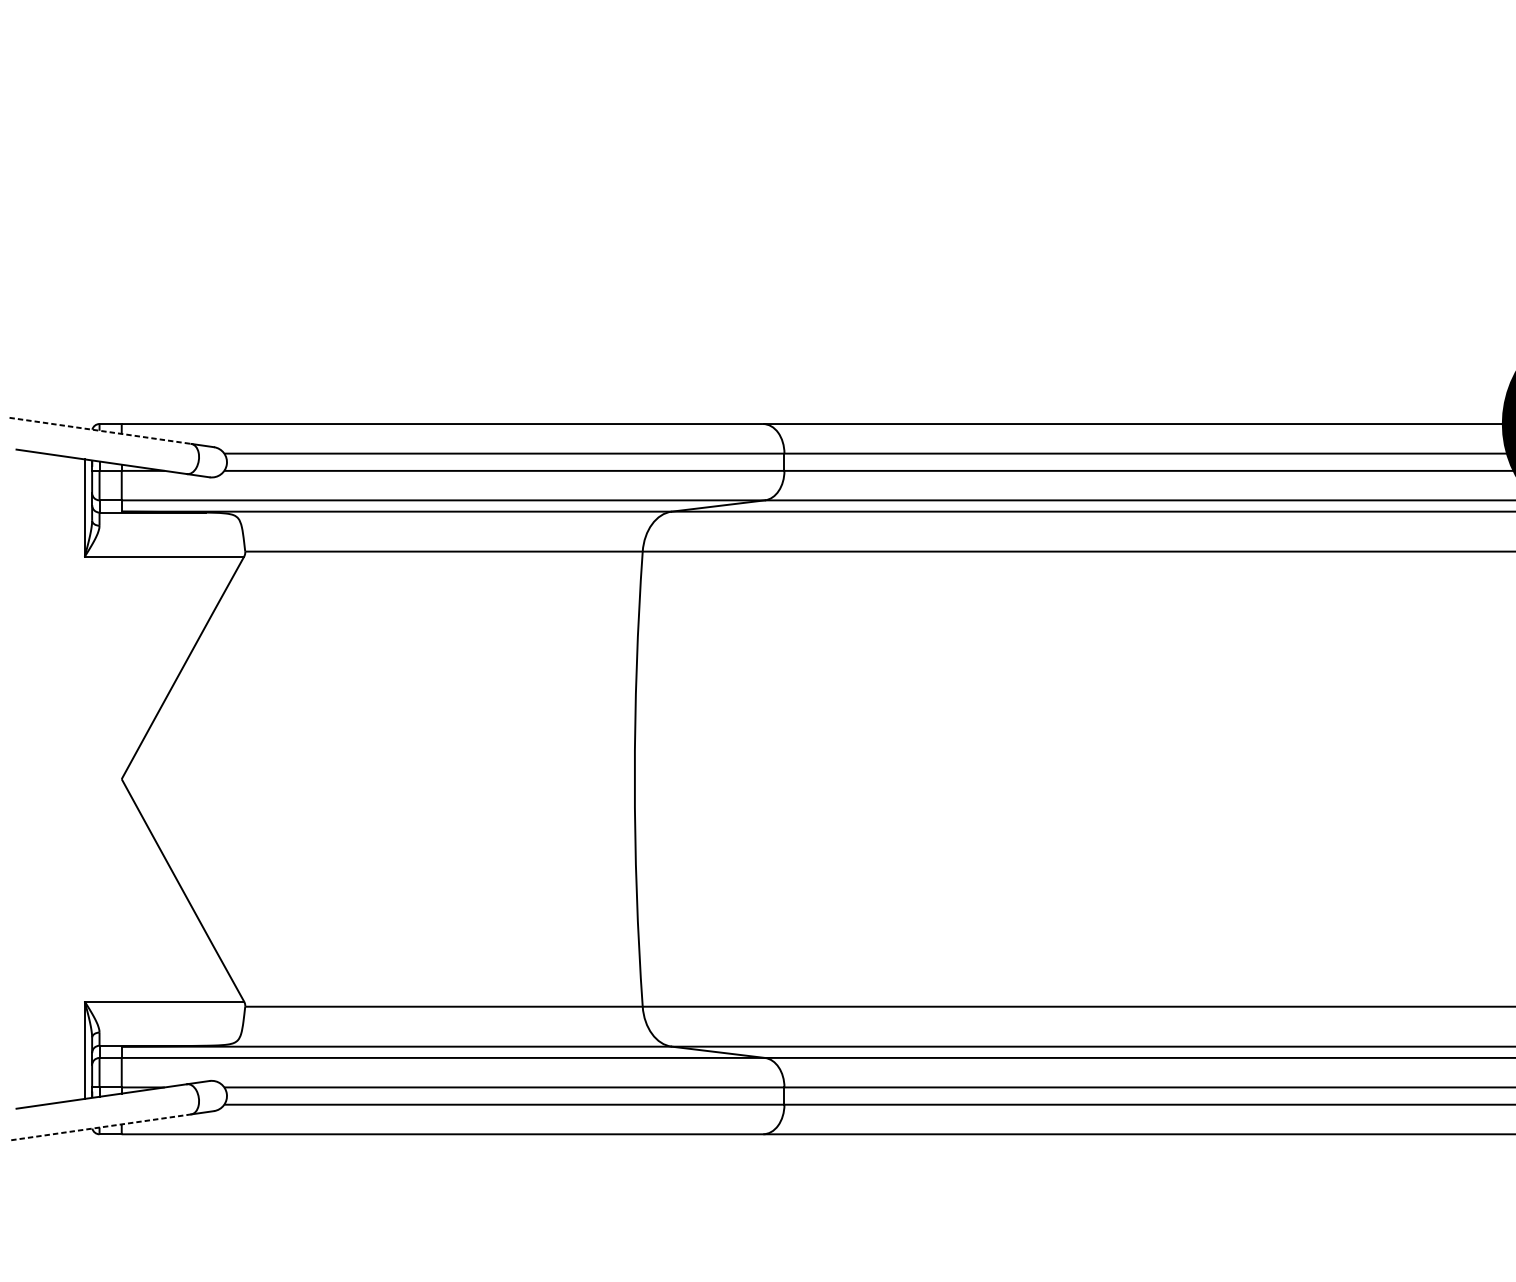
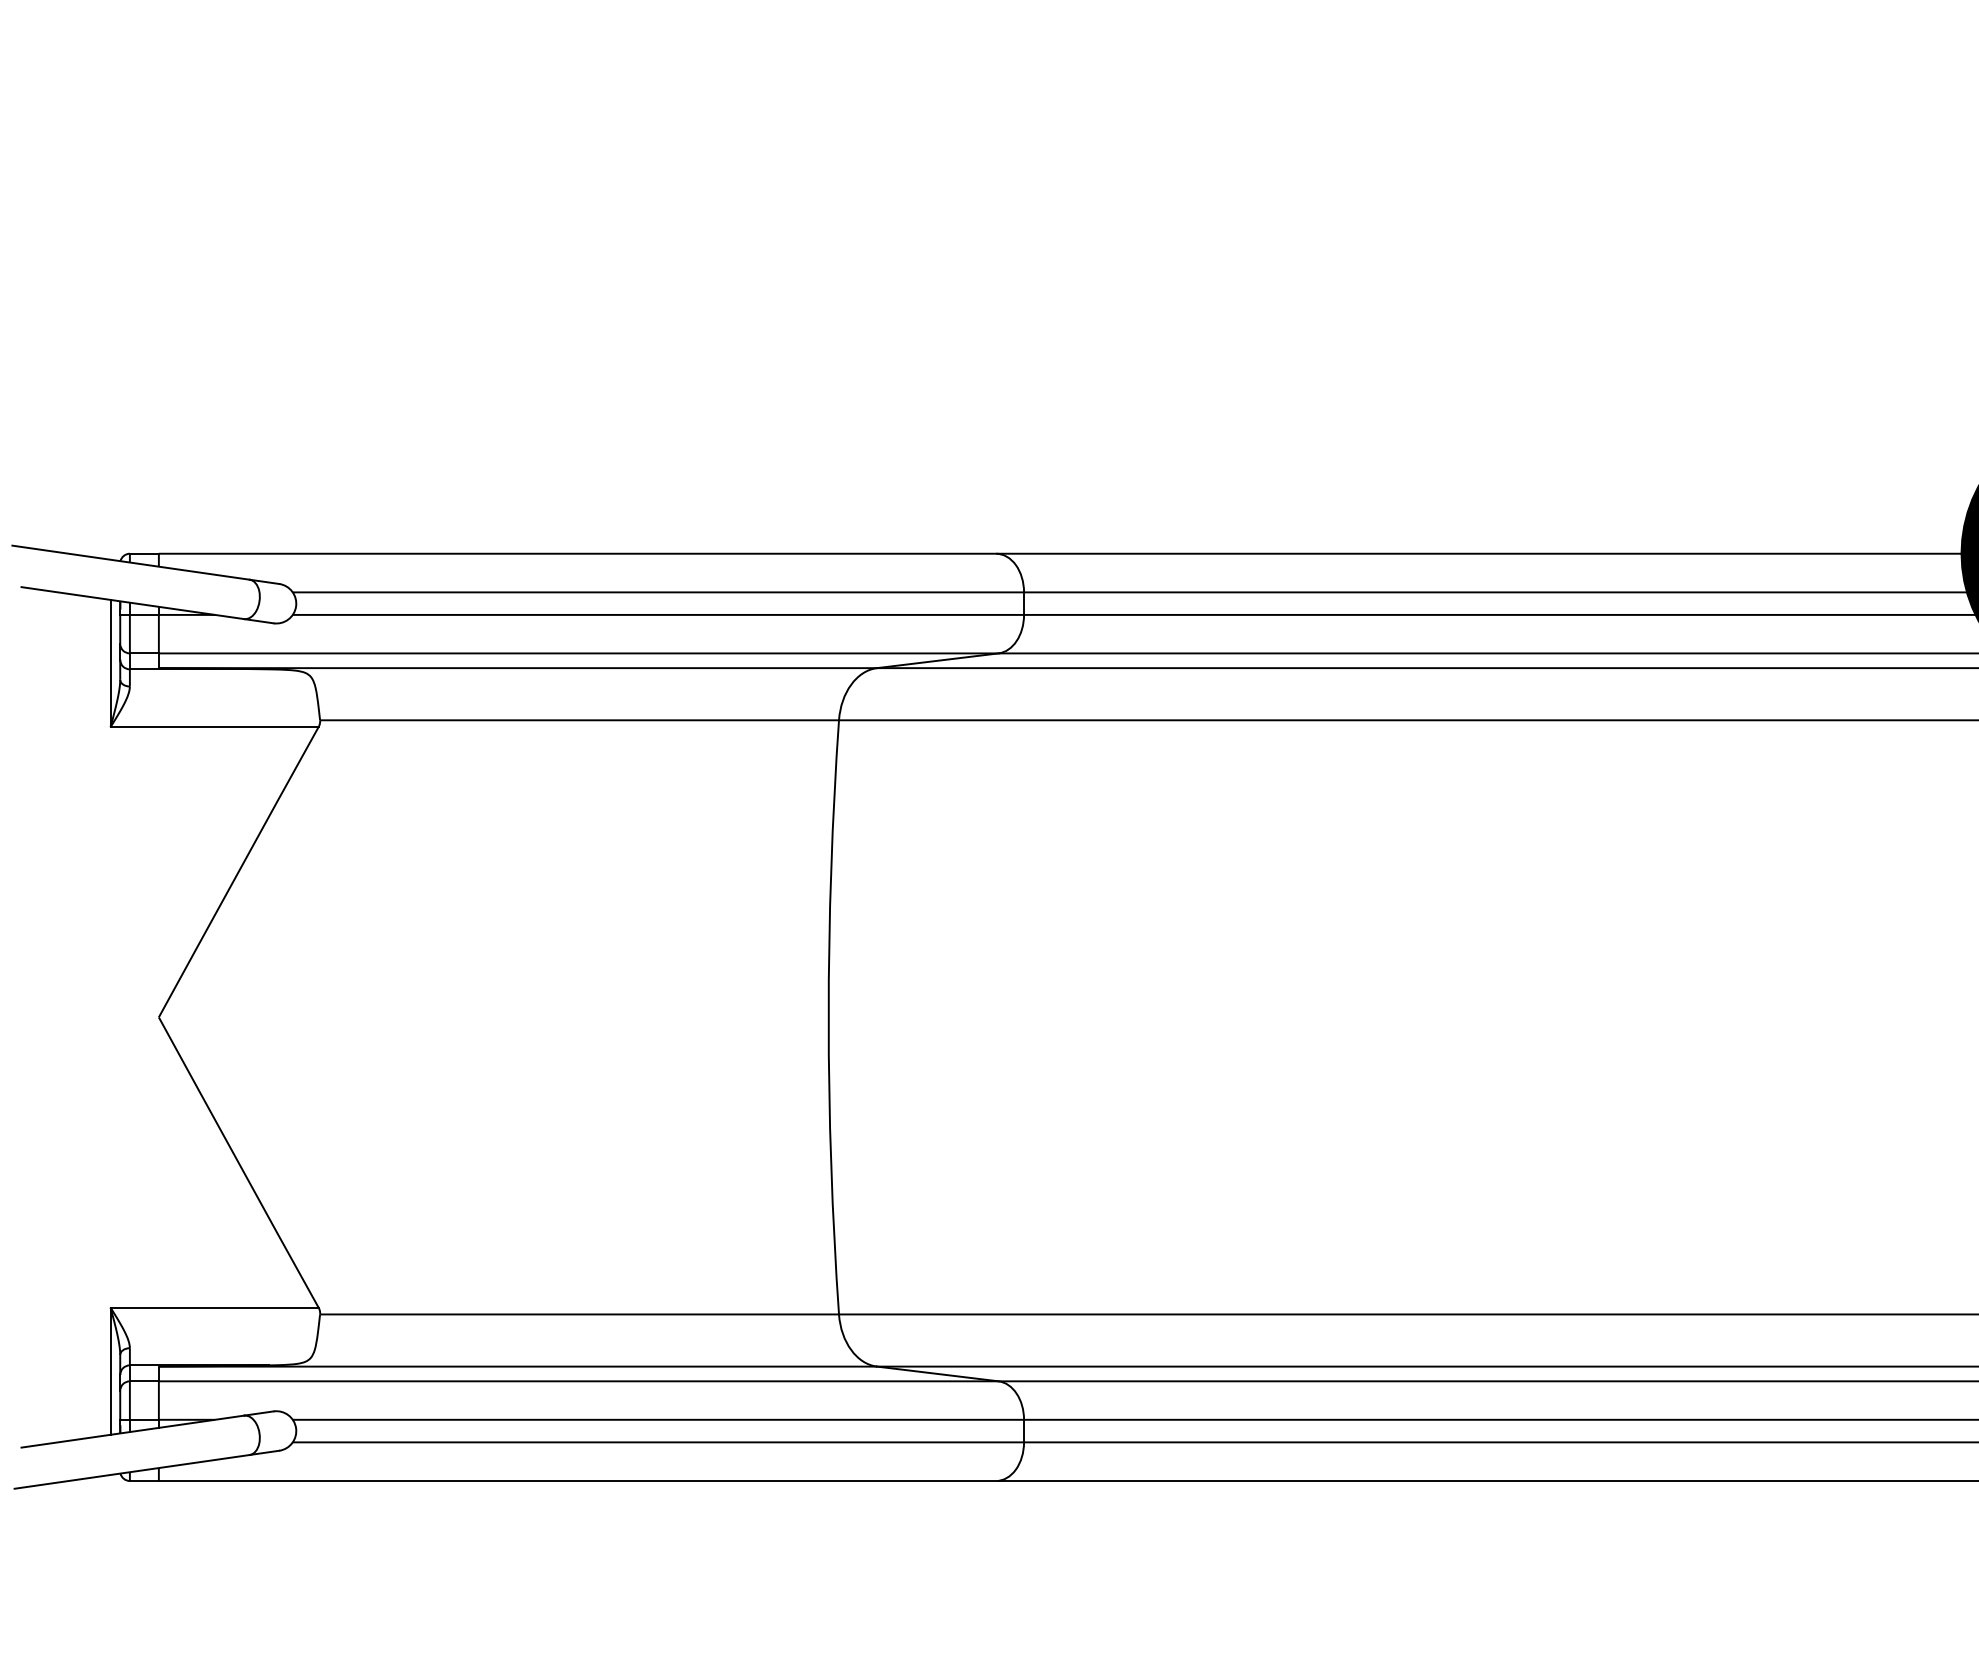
line: (100, 430) -> (131, 562), dashed -> solid
line: (101, 1127) -> (132, 1471), dashed -> solid

